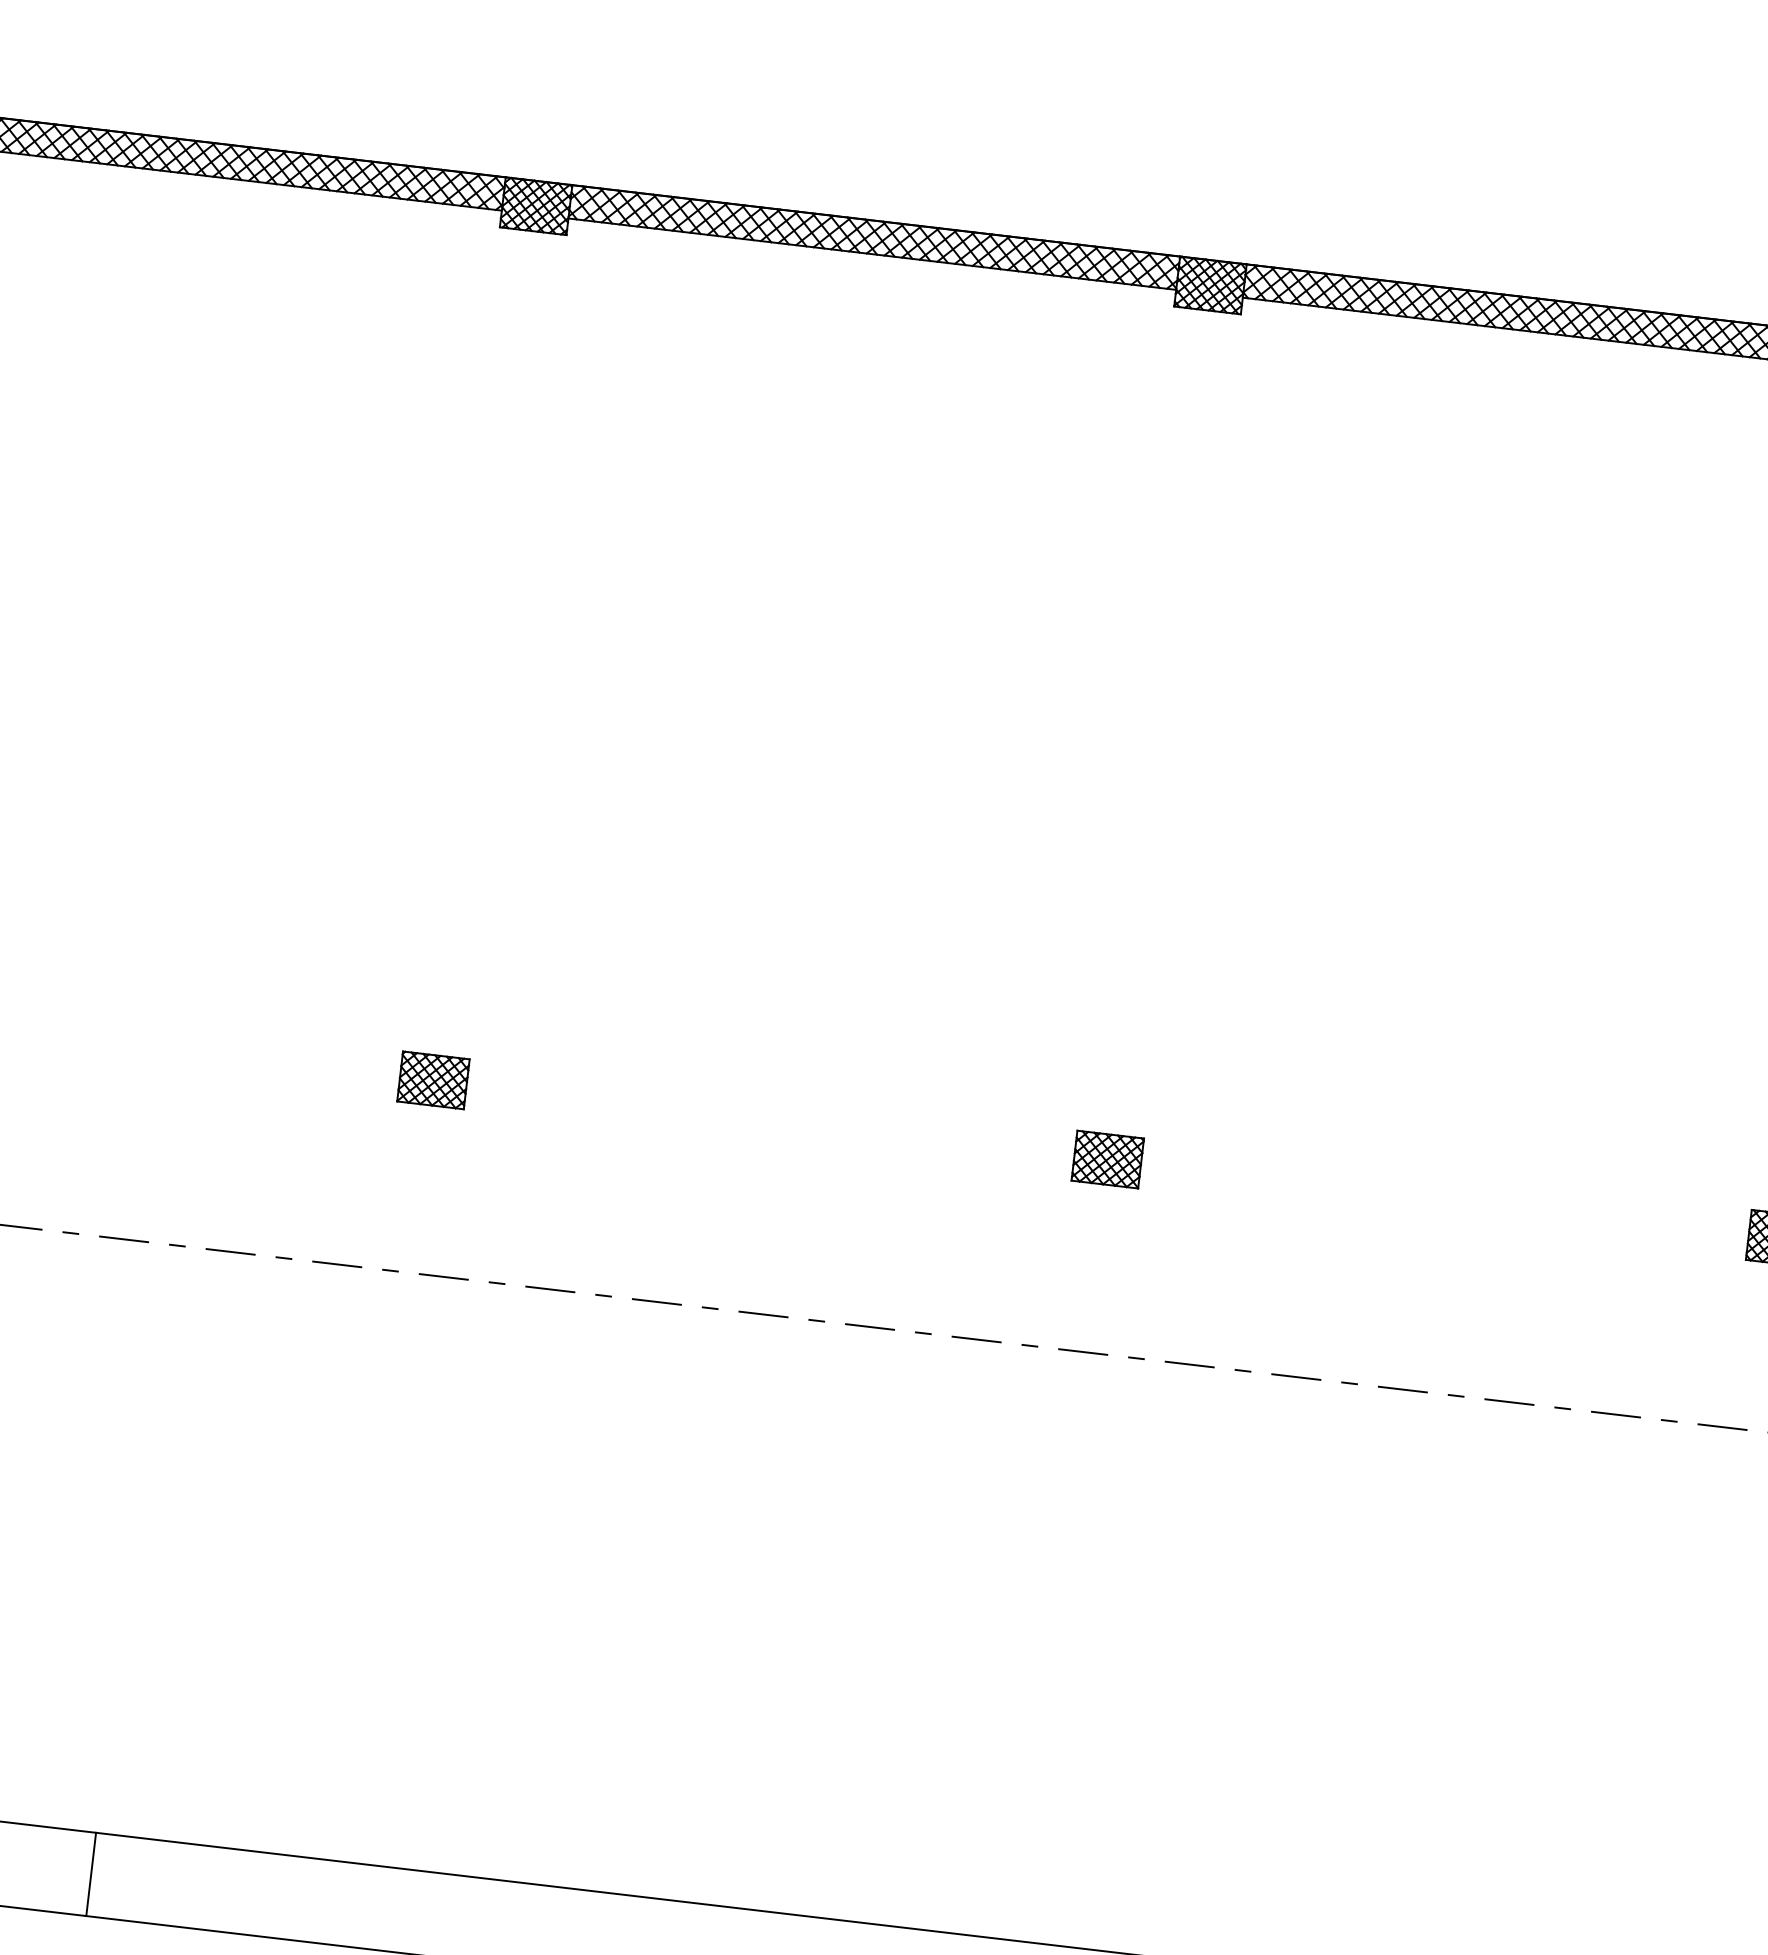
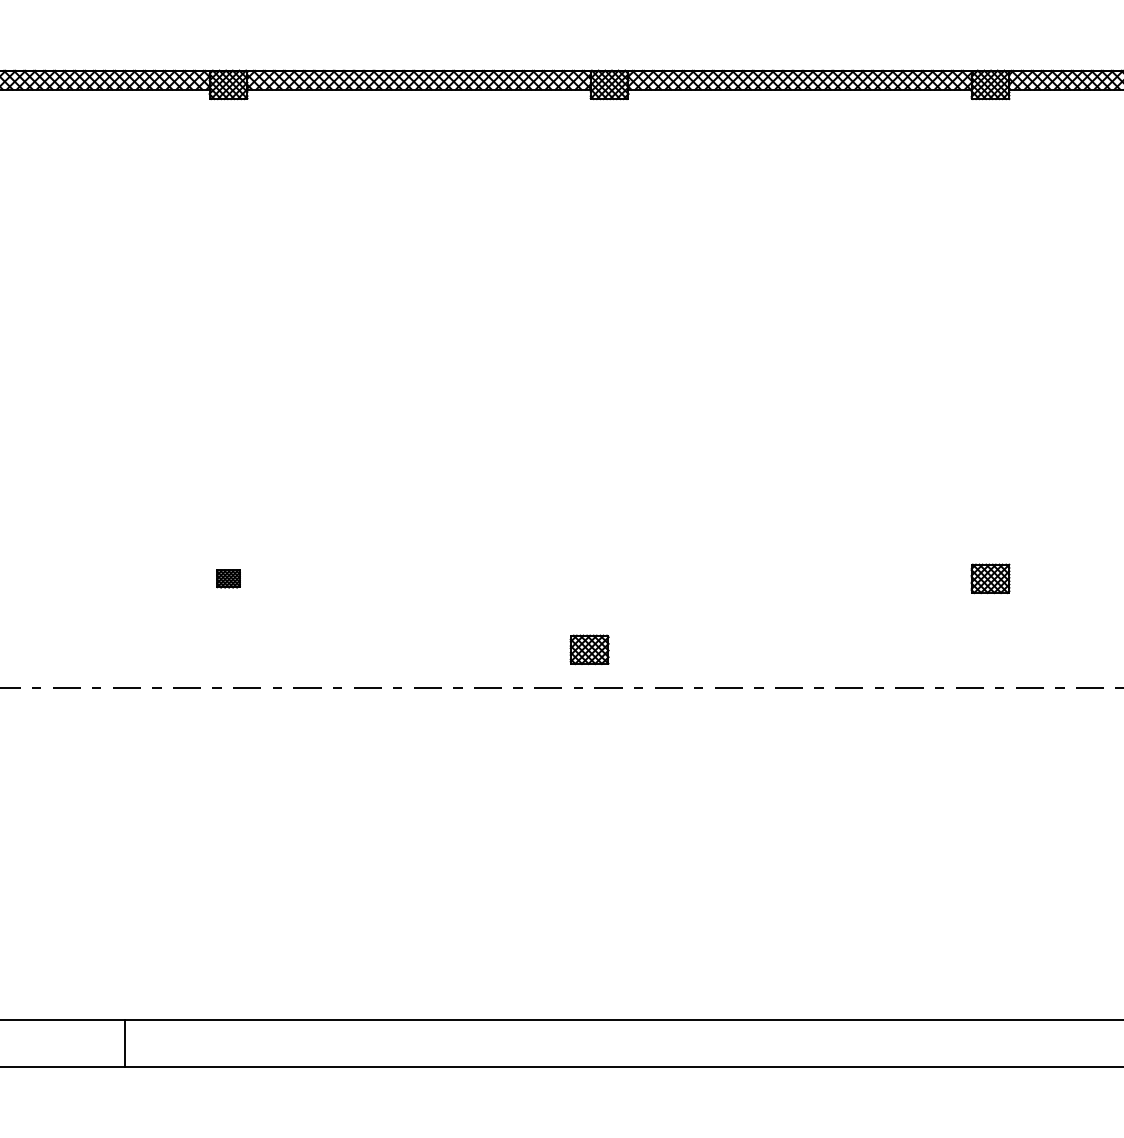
part: (433, 1079) -> (228, 578), size x0.6
part: (1107, 1159) -> (589, 649), moved
line: (90, 1874) -> (124, 1043), moved

